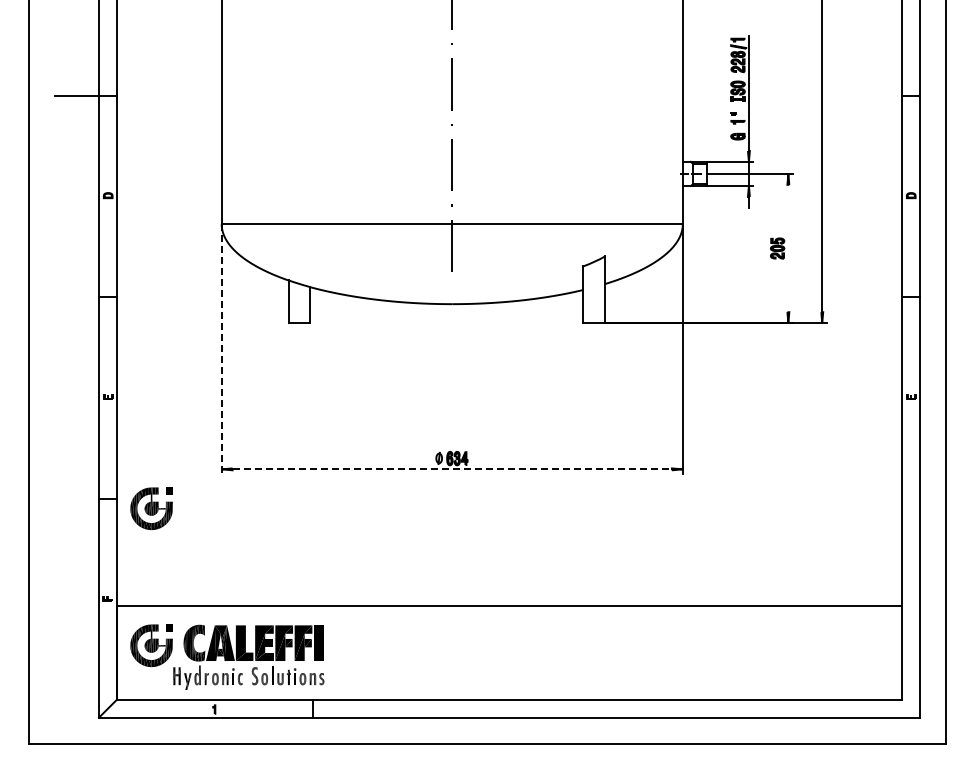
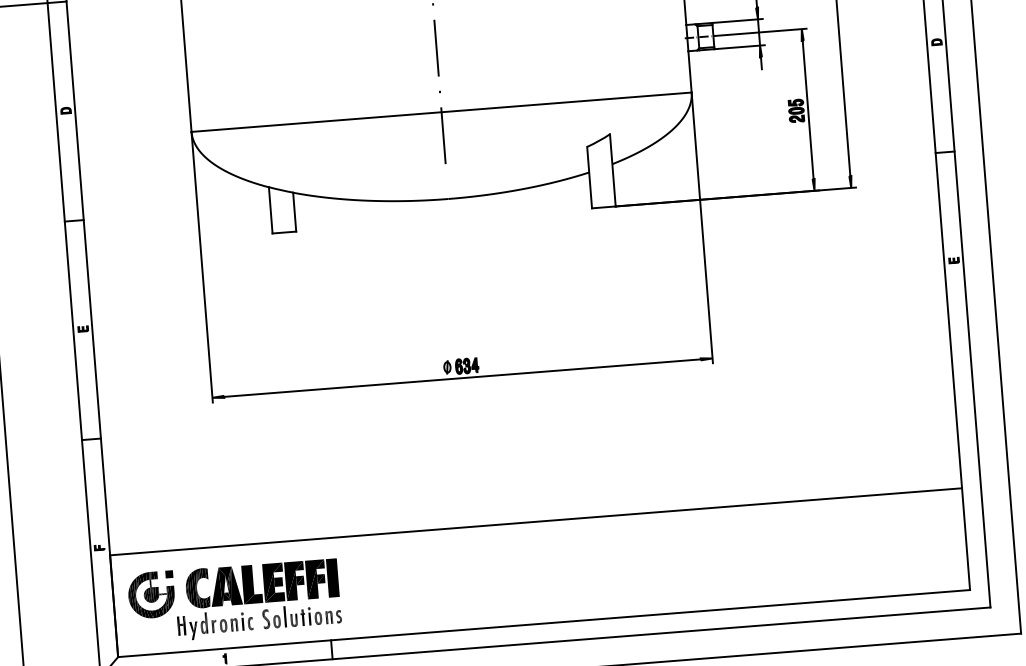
line: (788, 248) -> (808, 109), added
line: (221, 348) -> (201, 266), dashed -> solid
line: (452, 469) -> (462, 378), dashed -> solid
part: (151, 508) -> (139, 446), removed

